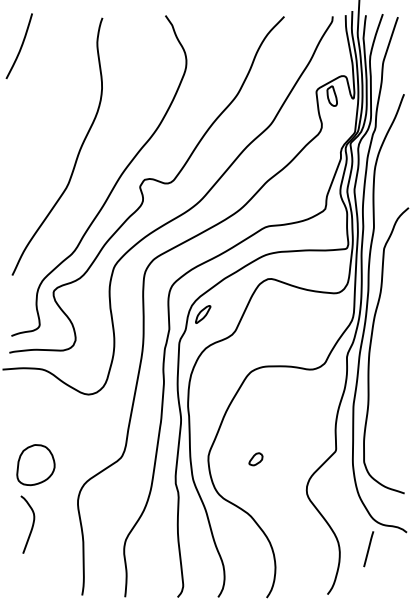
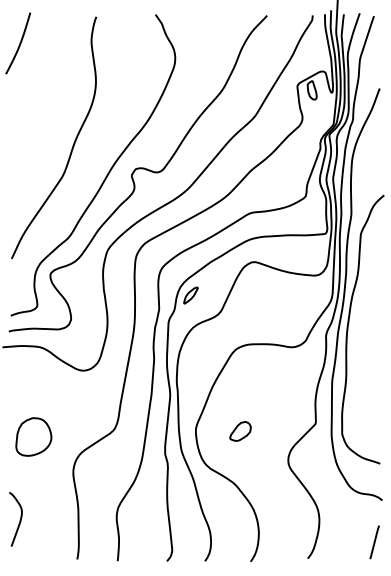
part: (255, 459) -> (240, 431), size x1.67
curve: (31, 526) -> (19, 521), moved
line: (368, 549) -> (374, 542), moved

